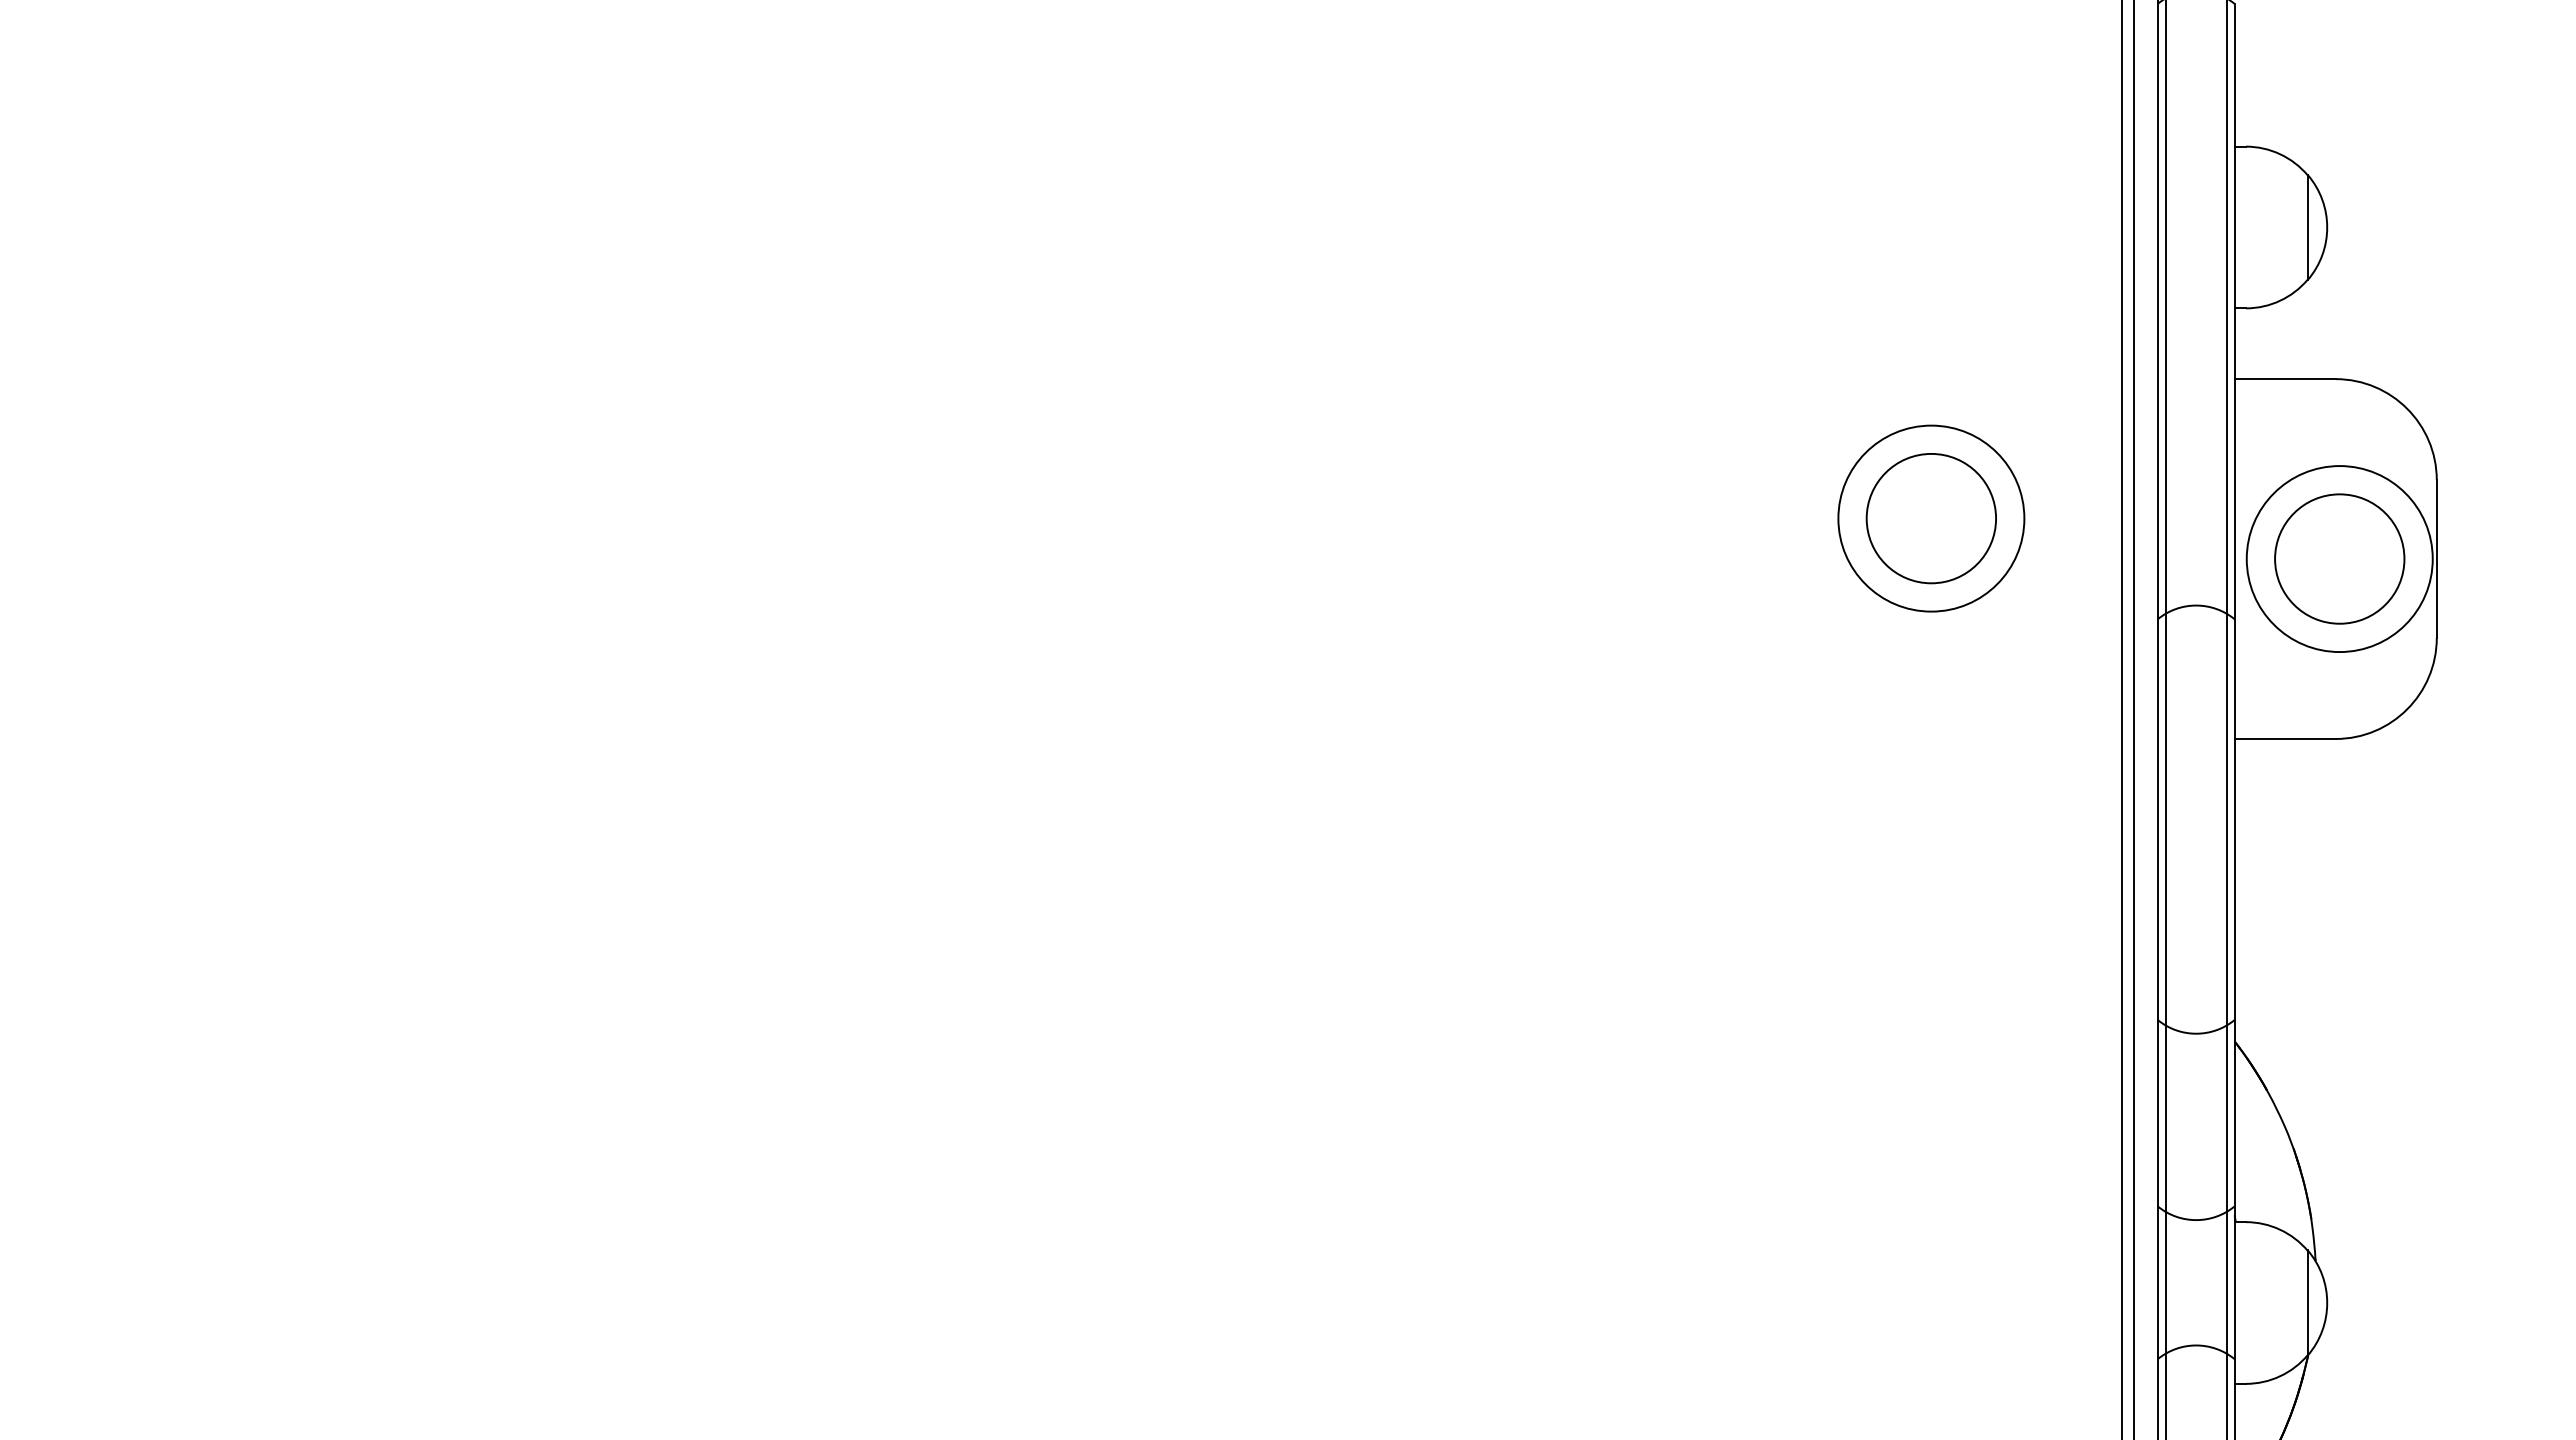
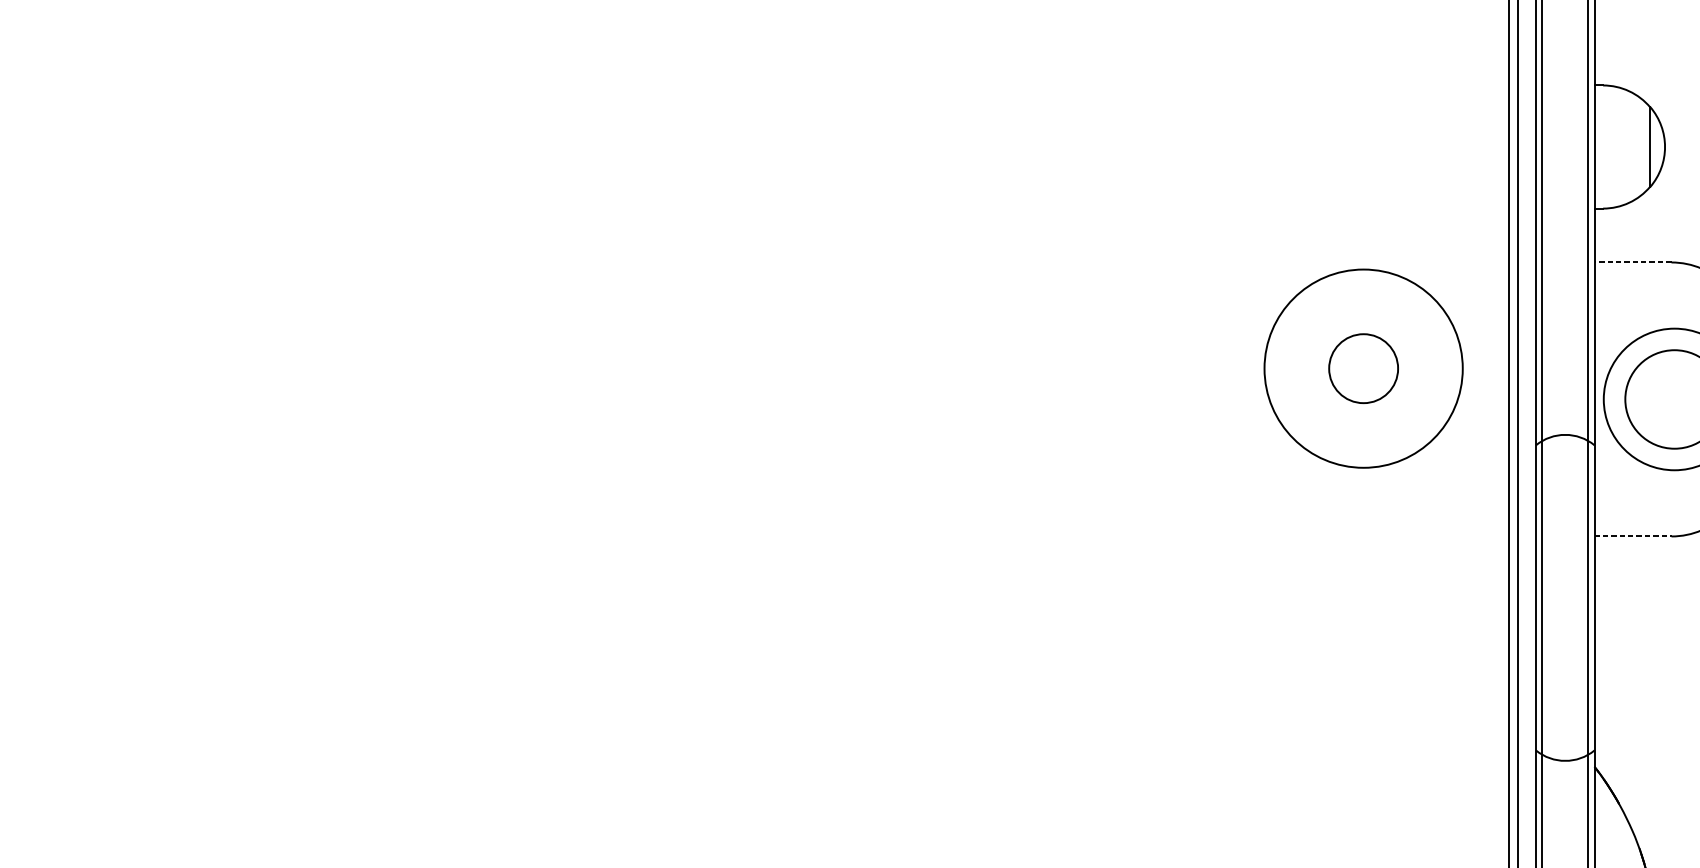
line: (2285, 379) -> (1633, 262), solid -> dashed
circle: (1931, 518) -> (1363, 368), size x0.7
circle: (1931, 518) -> (1363, 368), size x1.4
line: (2285, 738) -> (1633, 536), solid -> dashed

